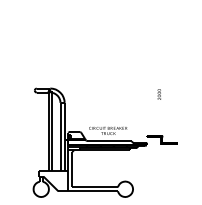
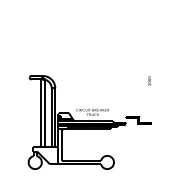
text: (159, 93) -> (149, 80), moved

